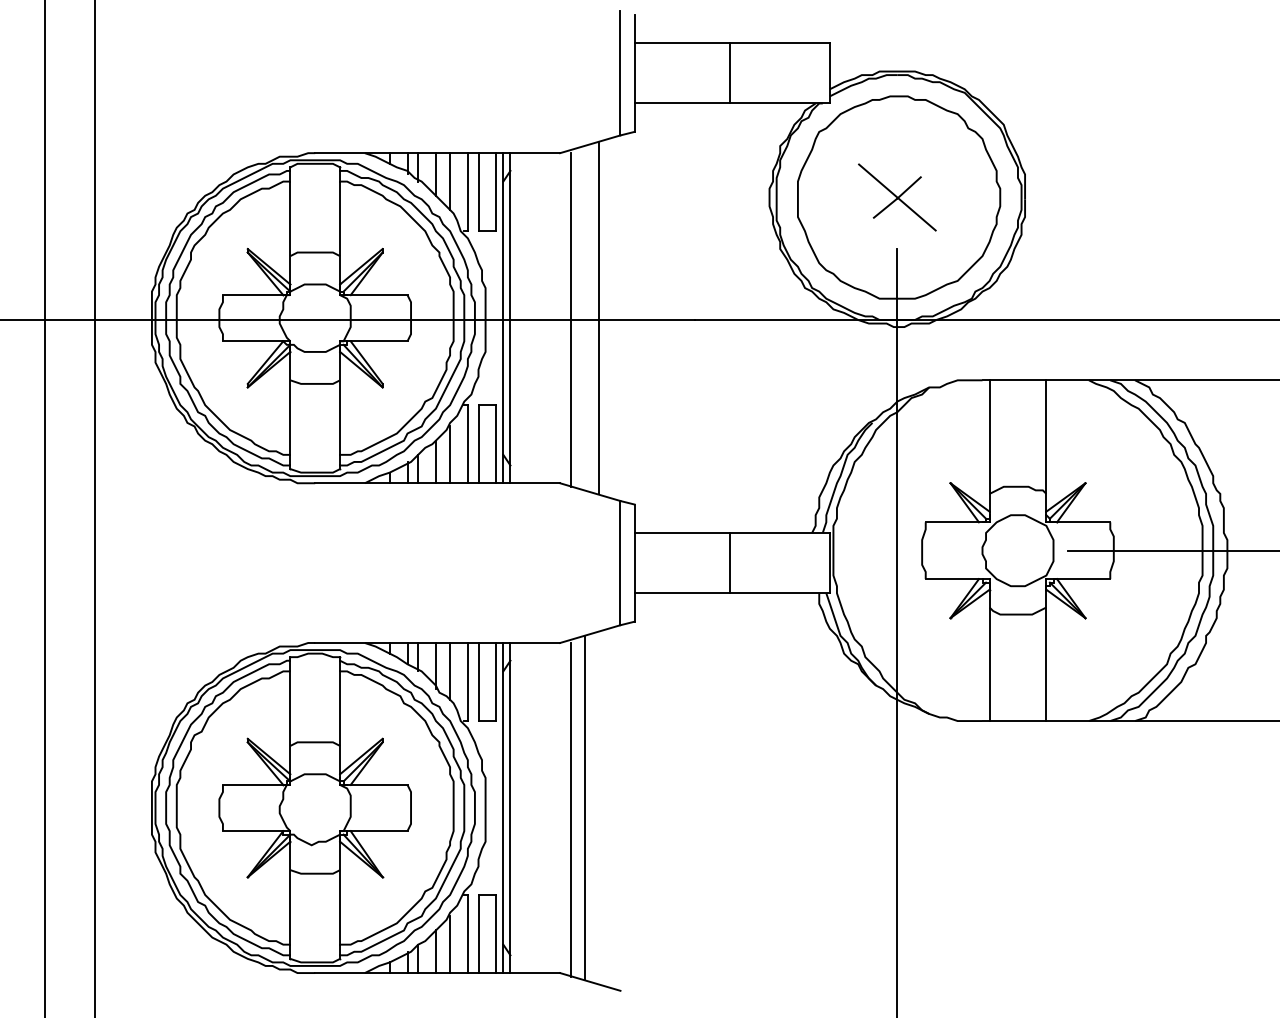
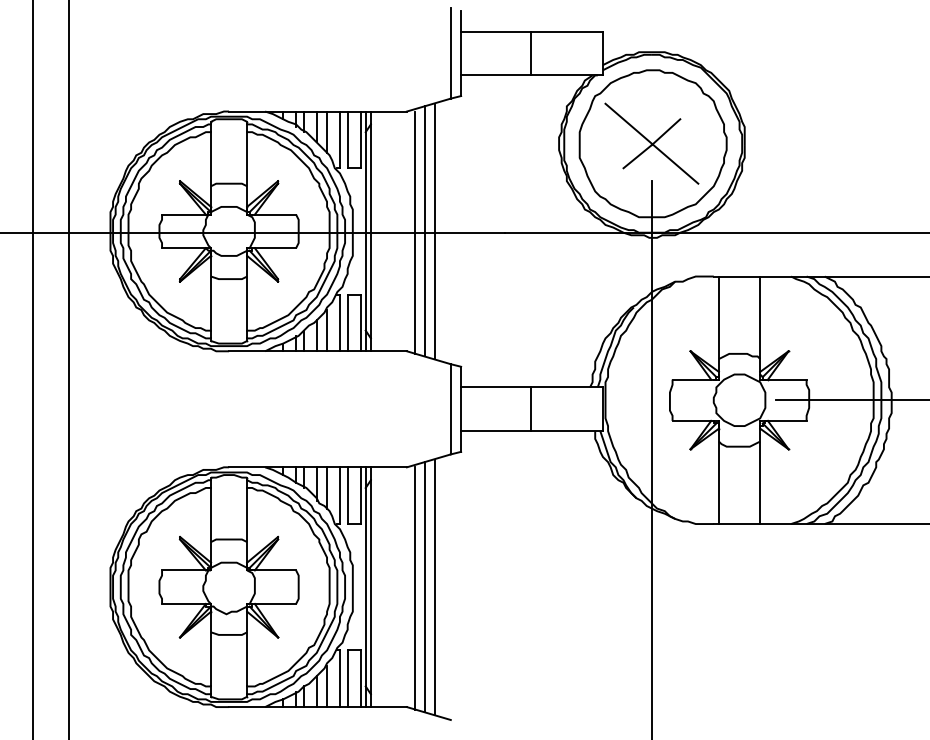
part: (897, 197) -> (652, 143), size x1.67
line: (584, 318) -> (424, 231), added
line: (599, 807) -> (435, 586), added

